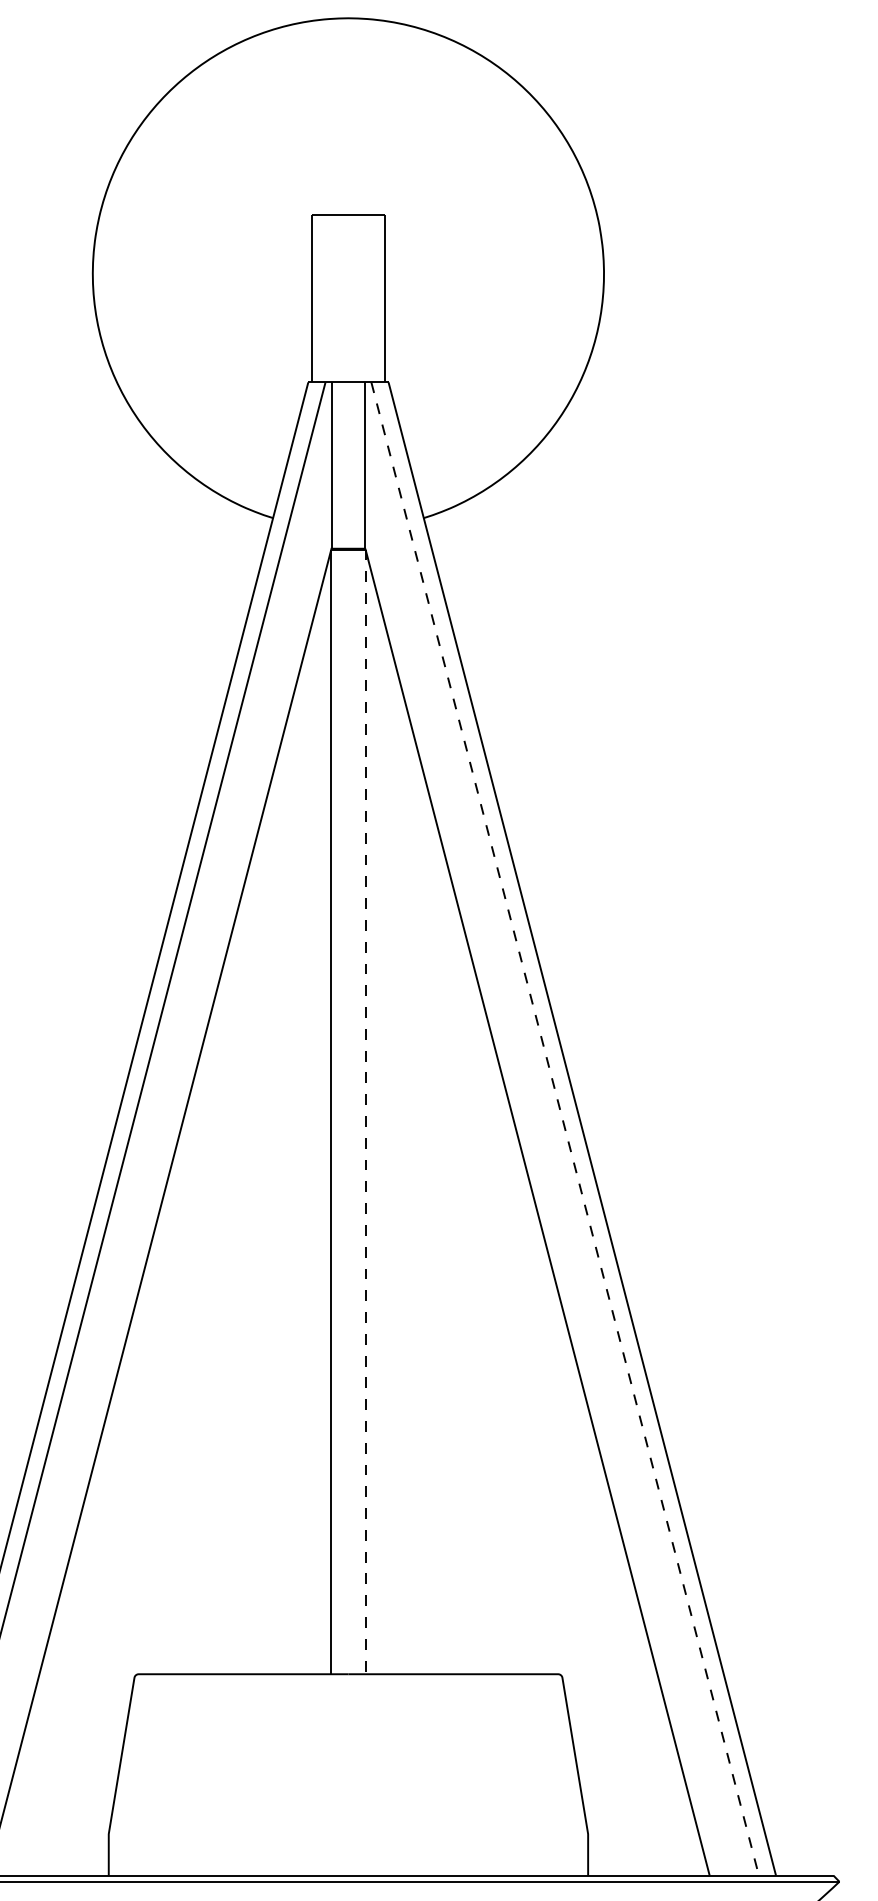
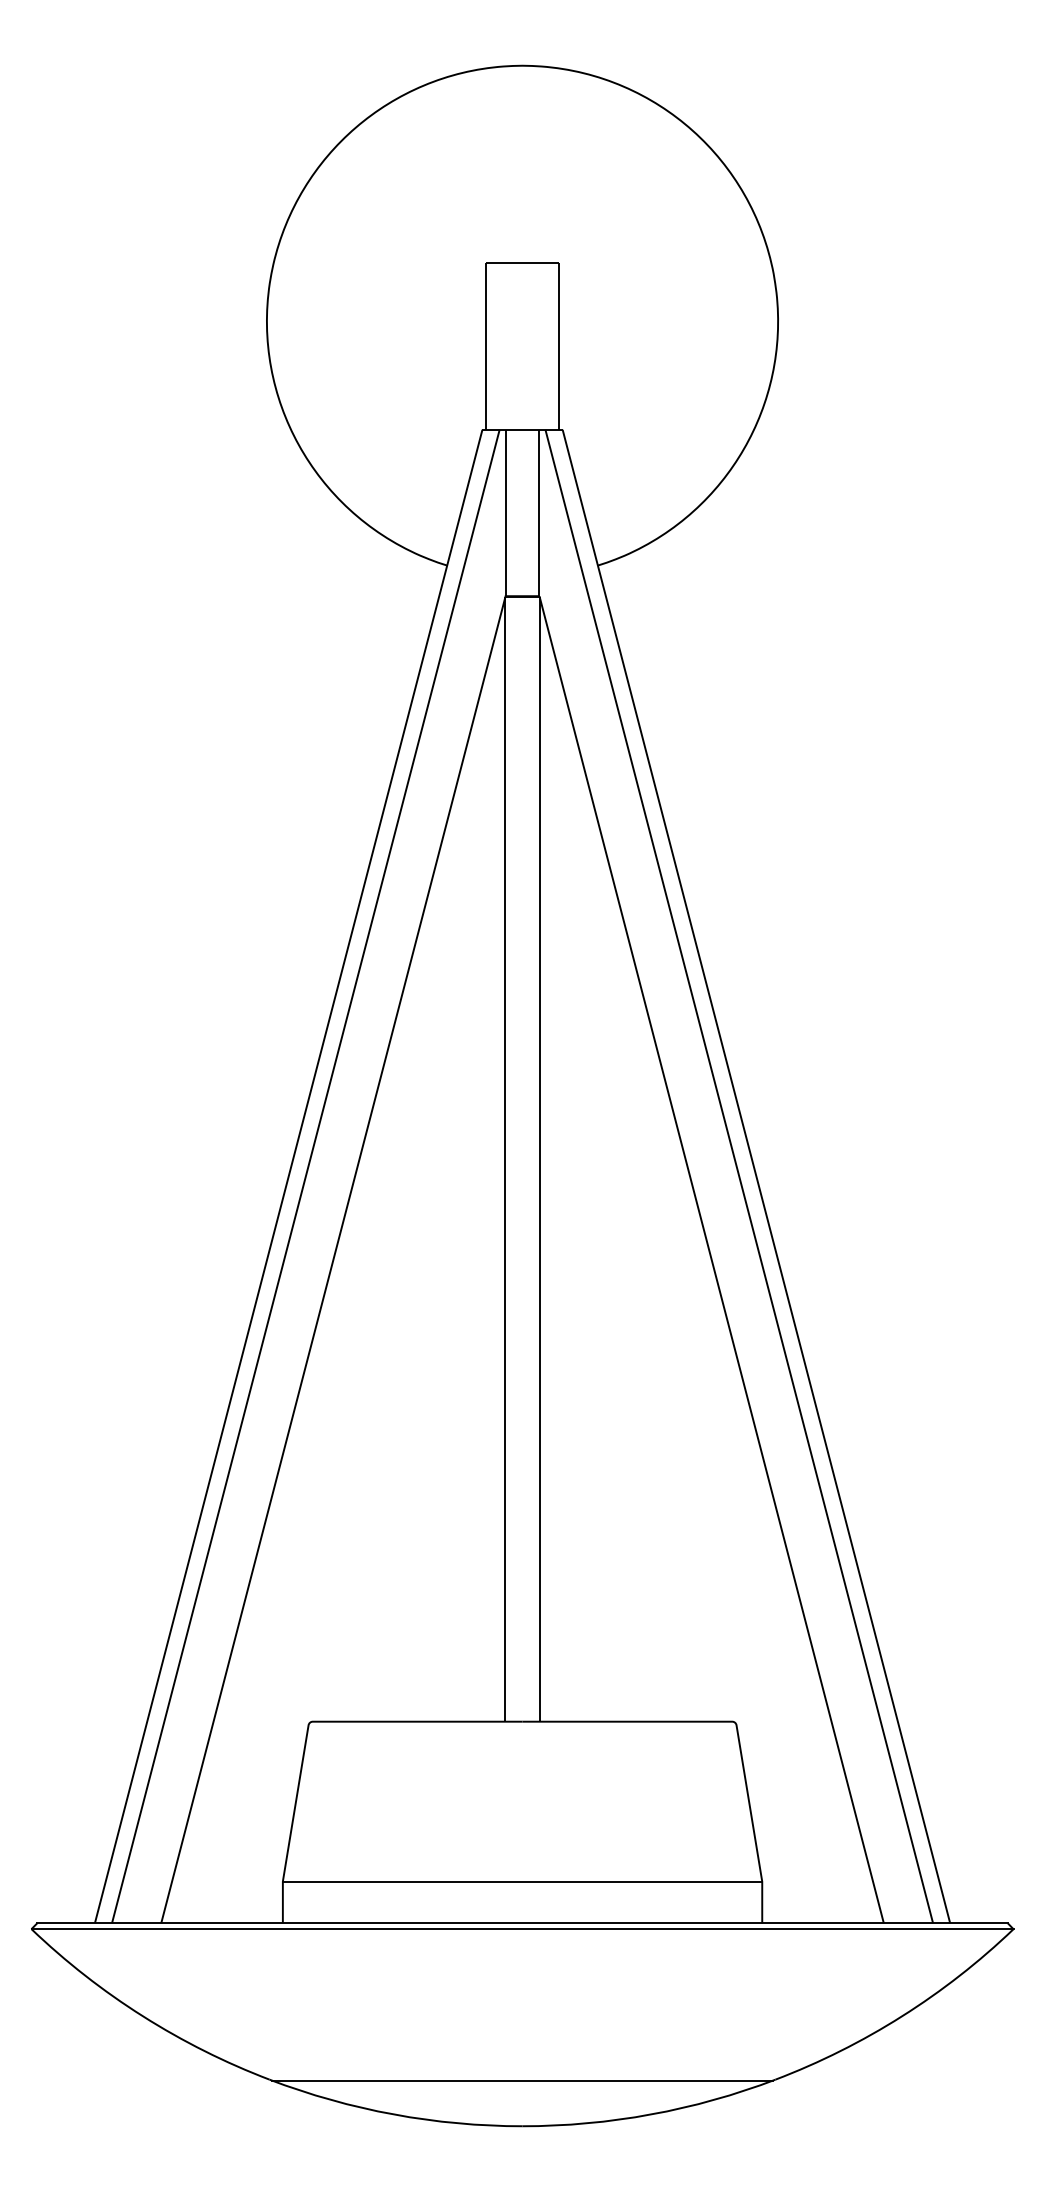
line: (365, 1112) -> (539, 1159), dashed -> solid
line: (565, 1129) -> (739, 1176), dashed -> solid
line: (348, 1834) -> (522, 1881), added

